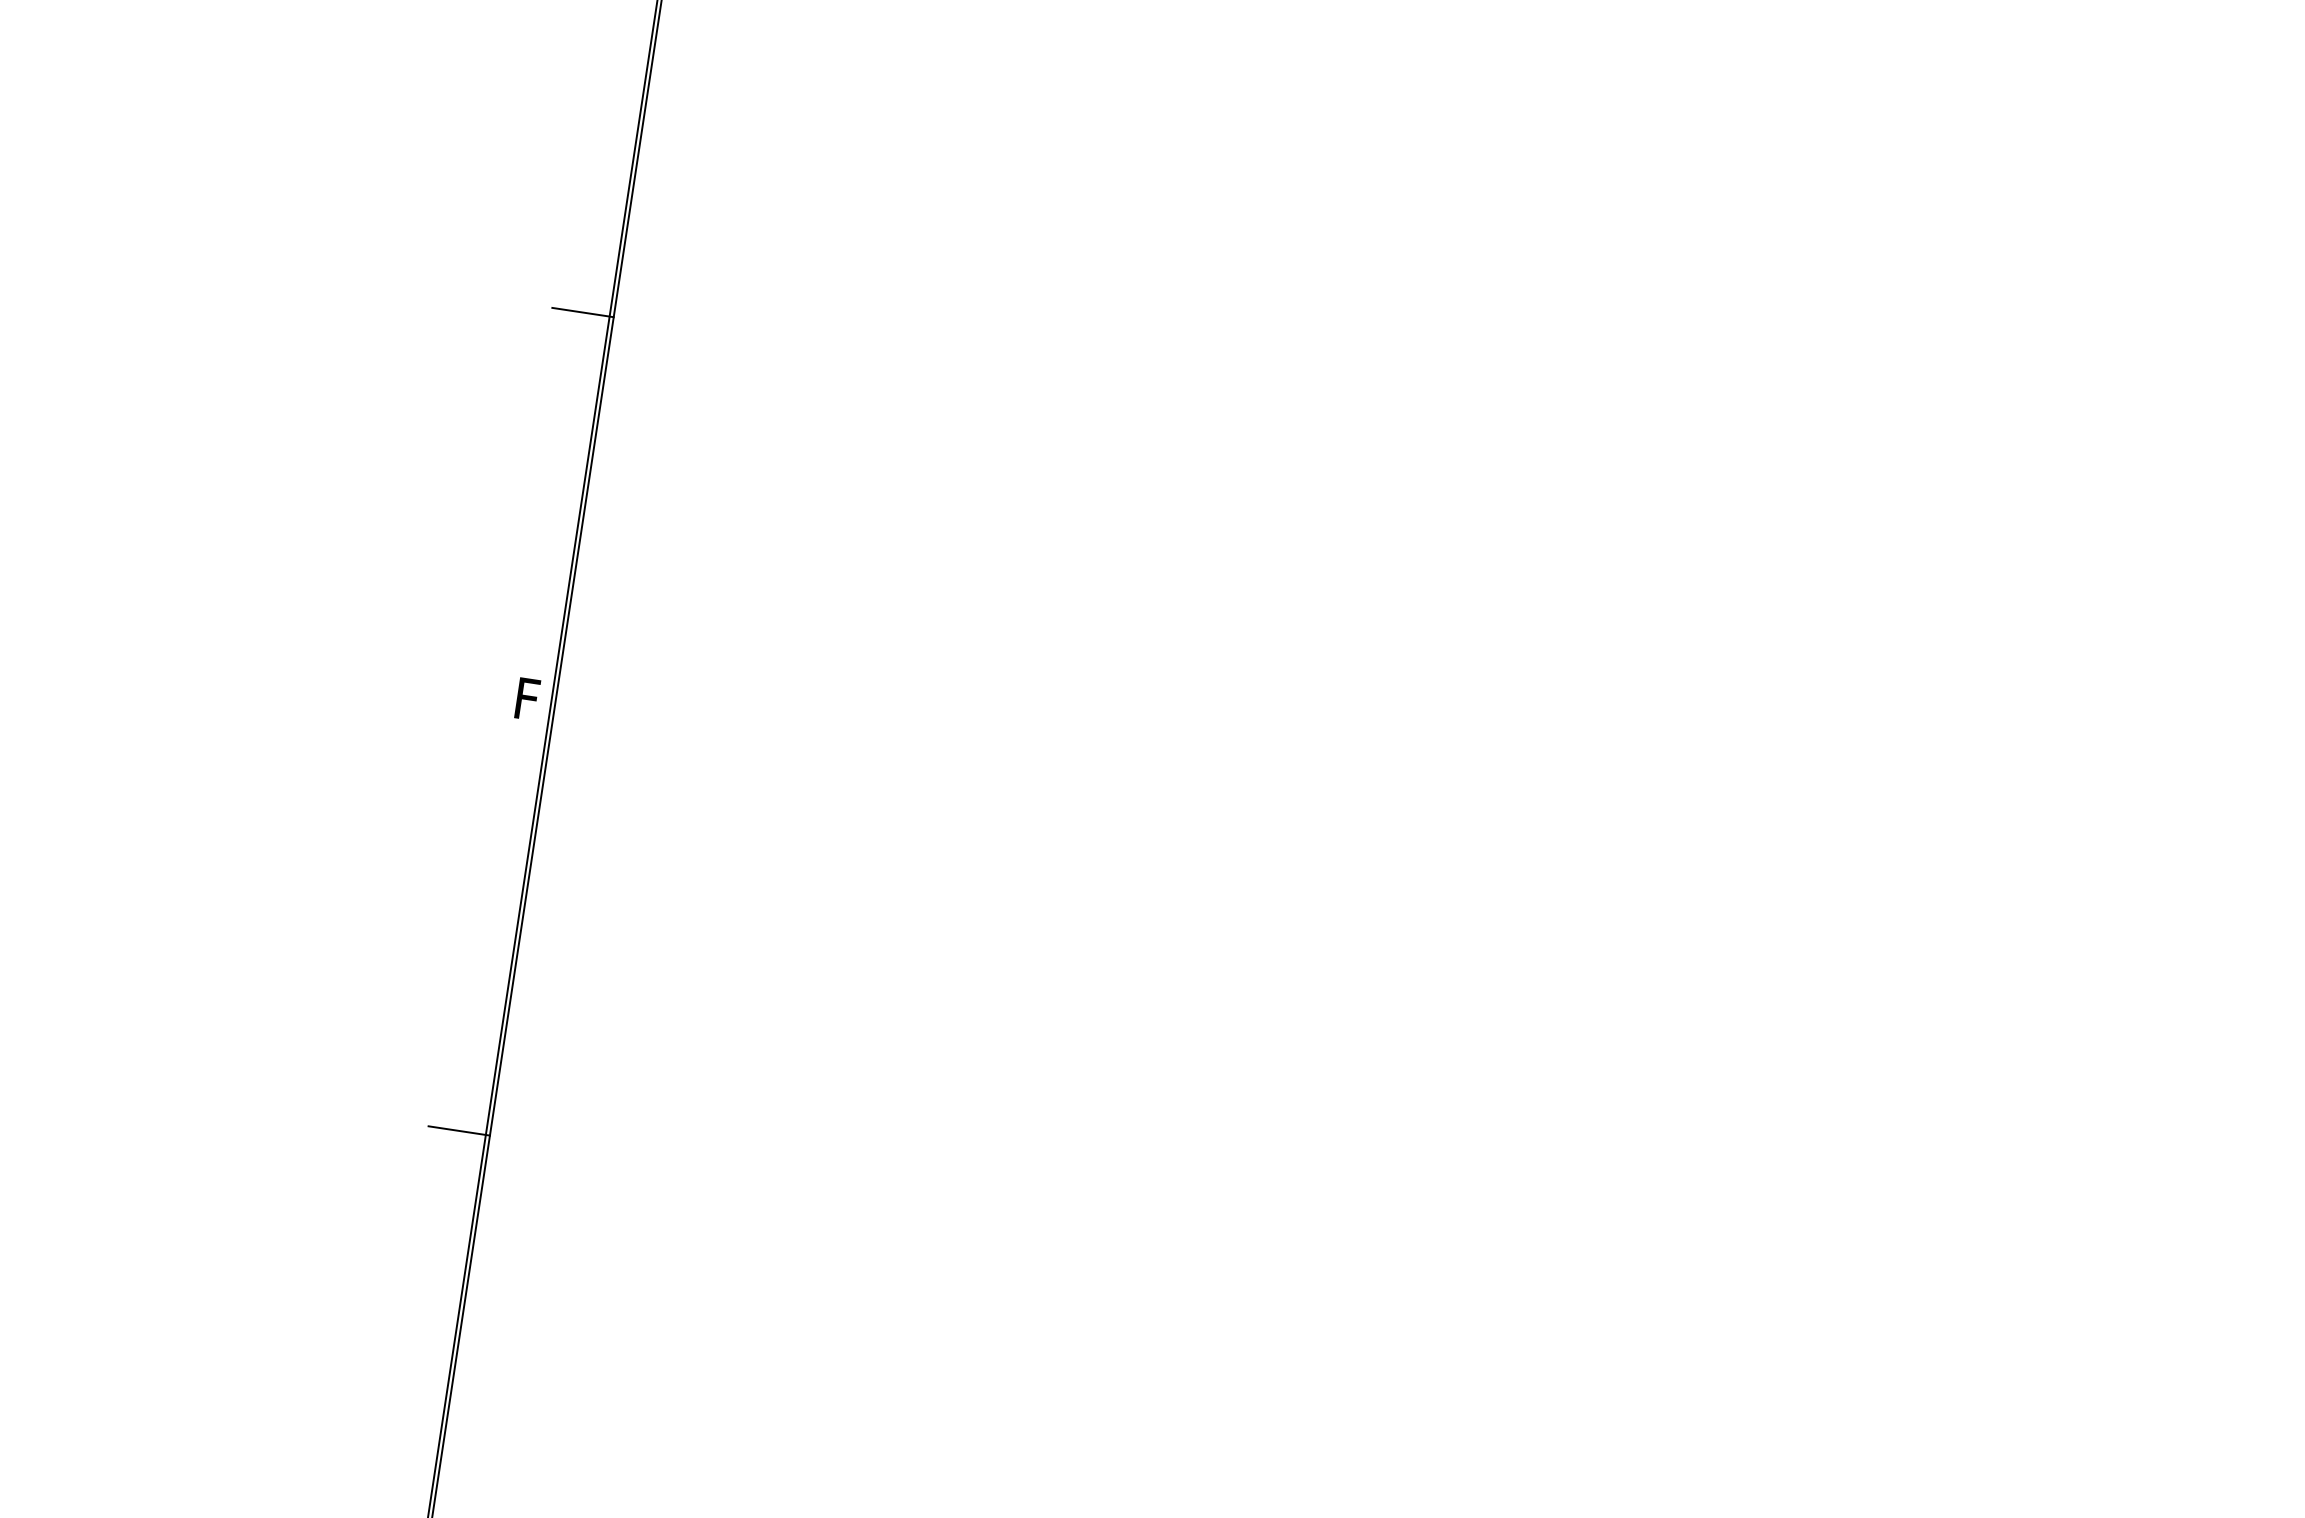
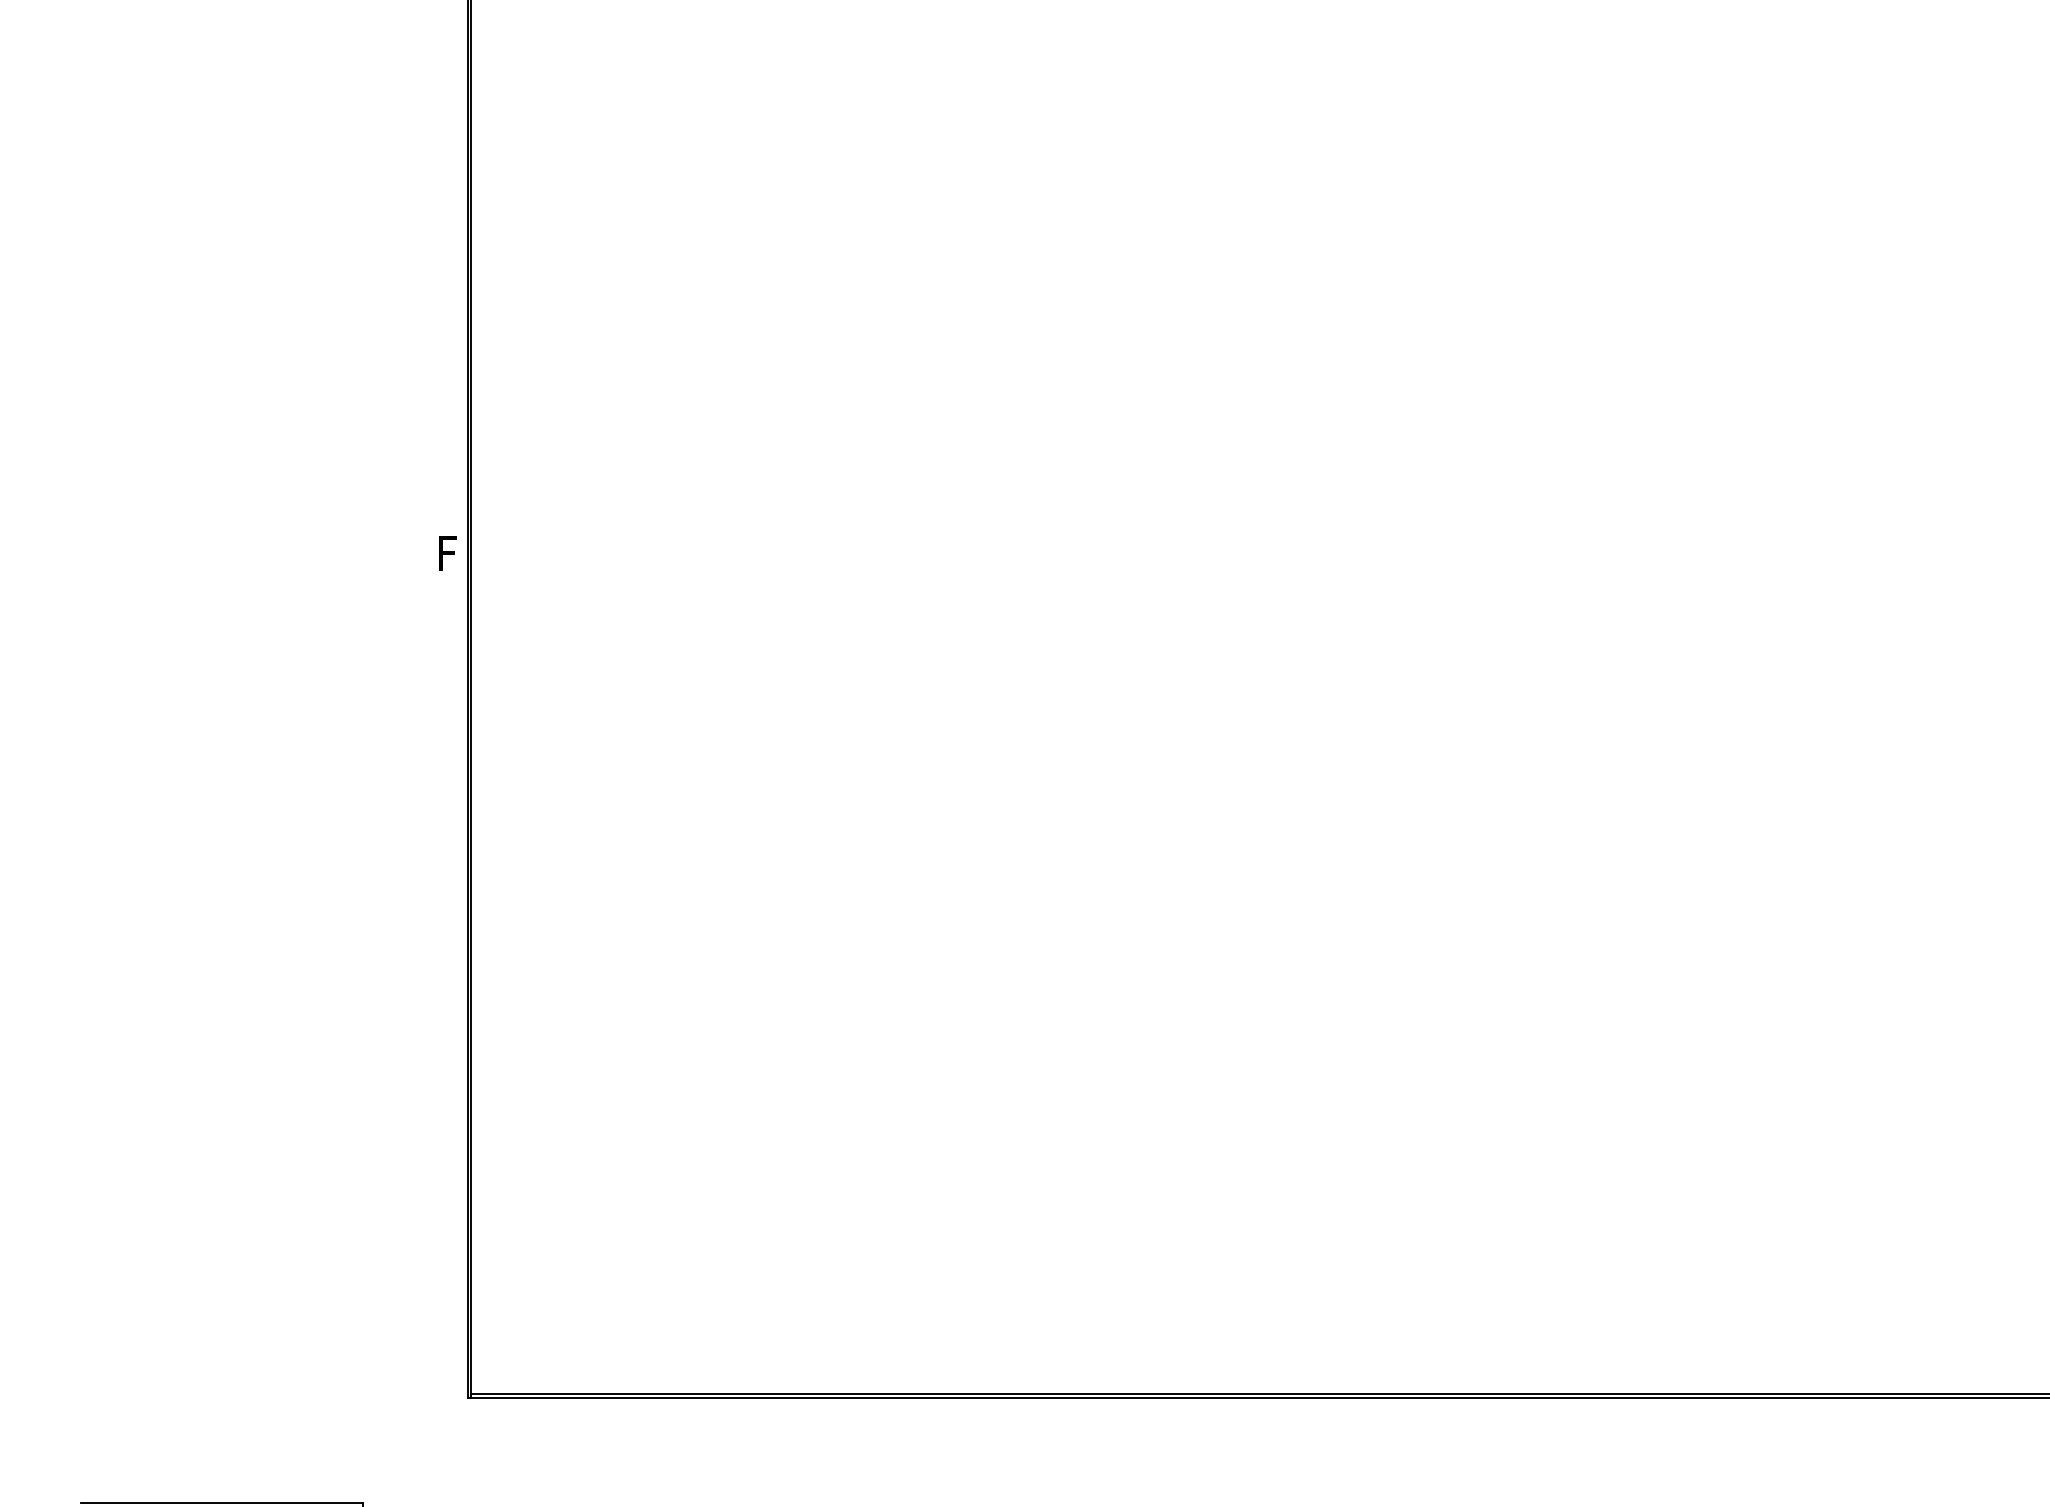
line: (582, 312) -> (444, 224), removed
line: (458, 1130) -> (444, 922), removed

